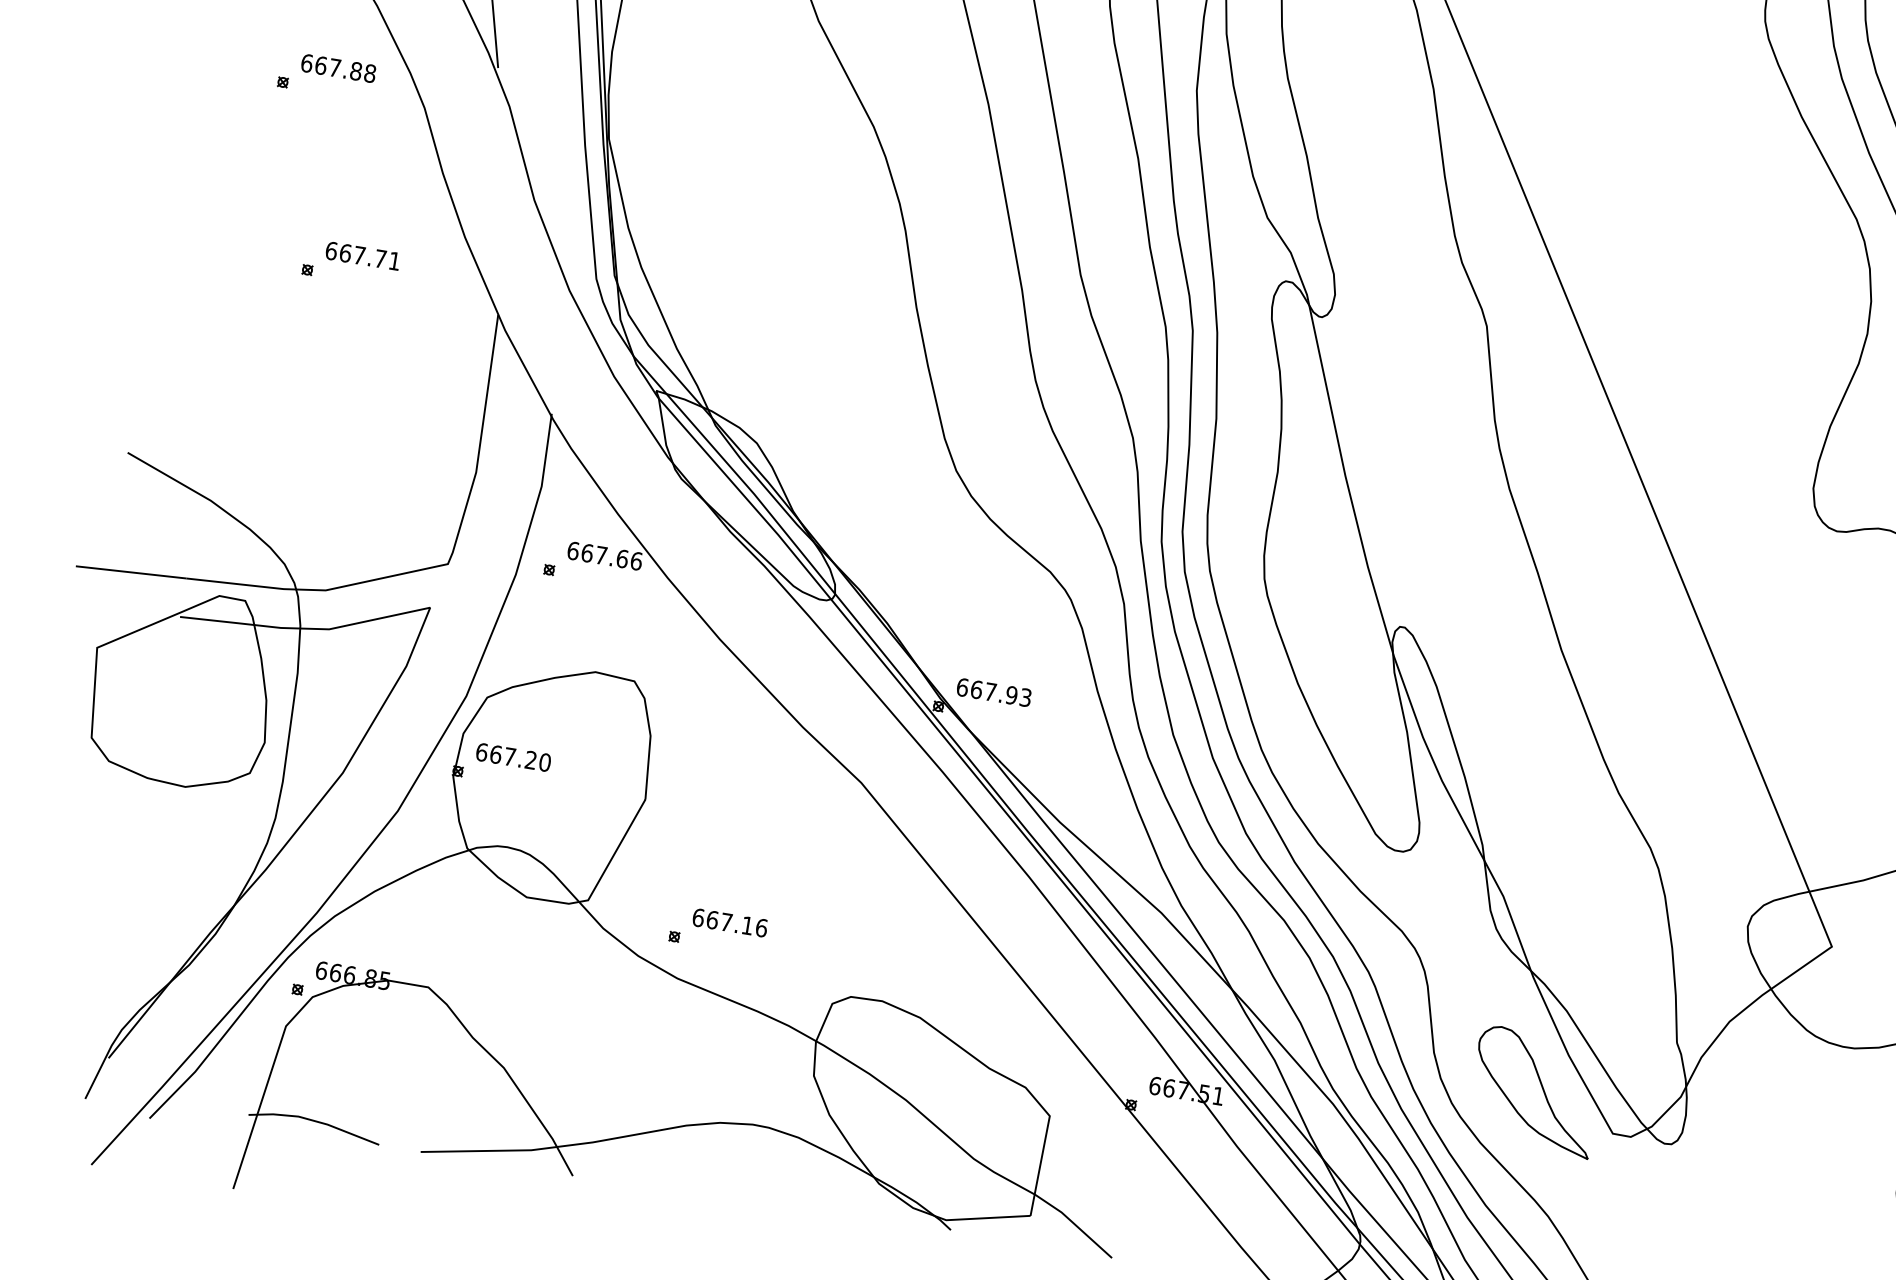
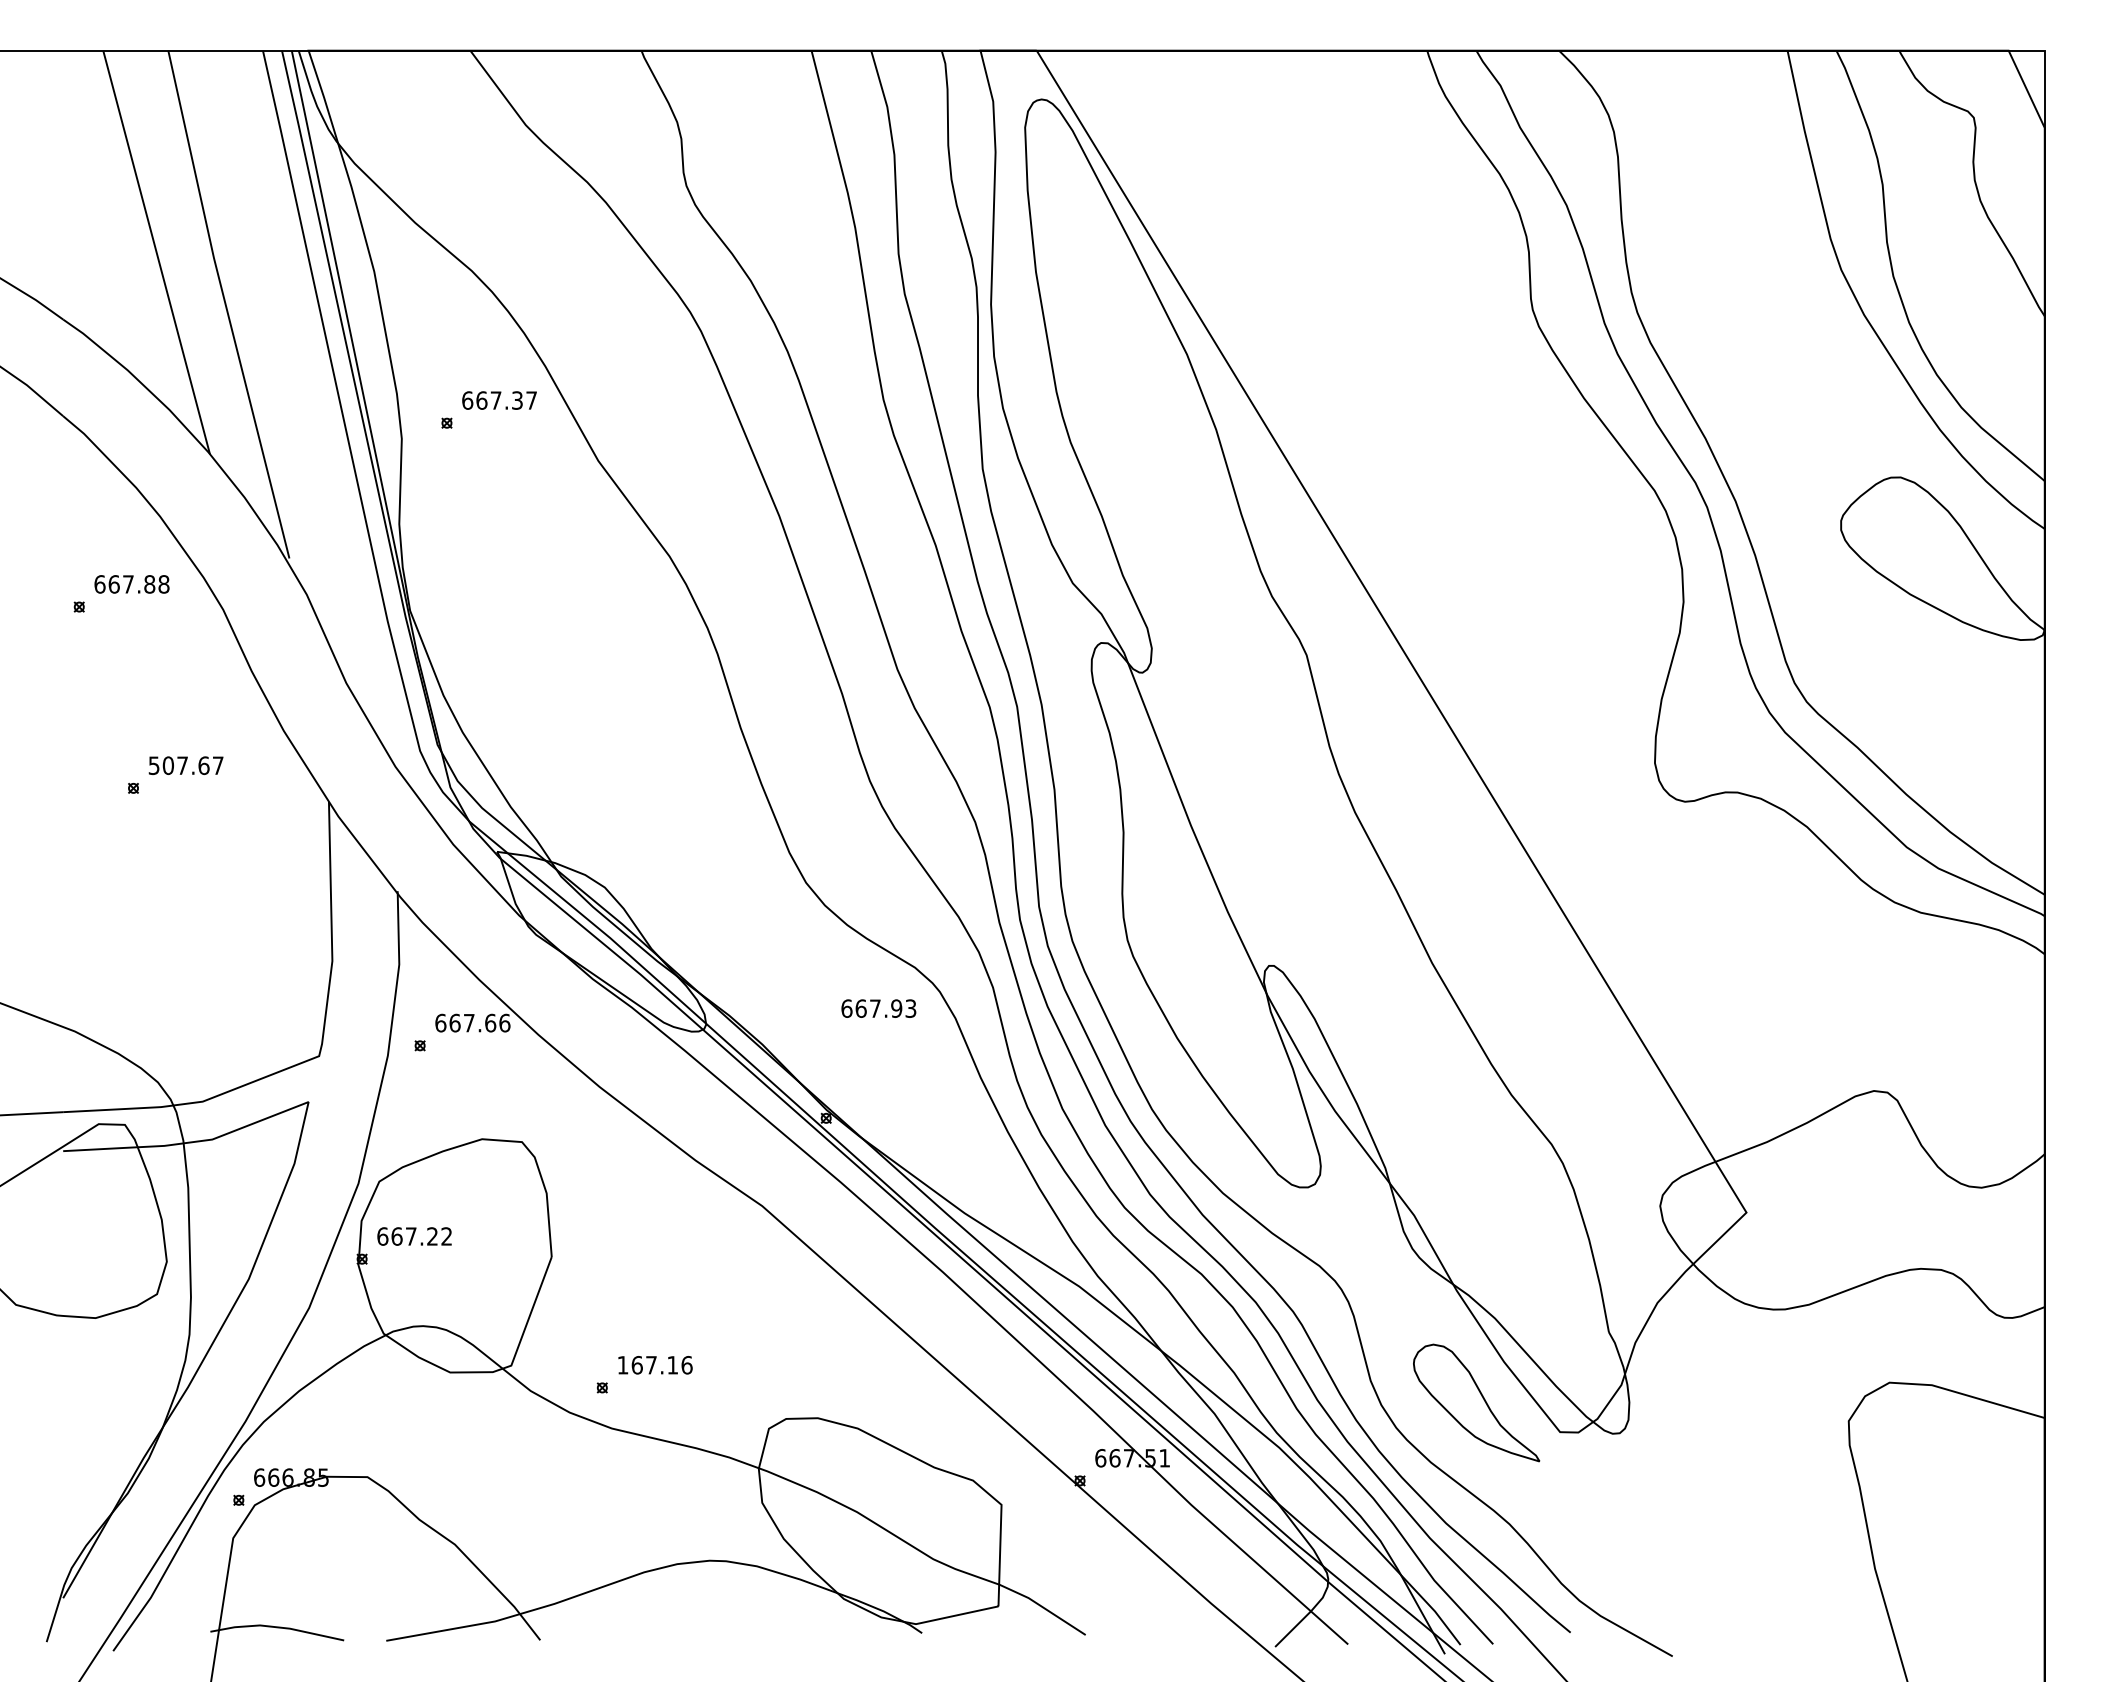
text: (362, 255) -> (185, 765), 667.71 -> 507.67
text: (993, 692) -> (878, 1008), moved
text: (544, 762) -> (446, 1236), 667.20 -> 667.22
text: (698, 916) -> (622, 1364), 667.16 -> 167.16

